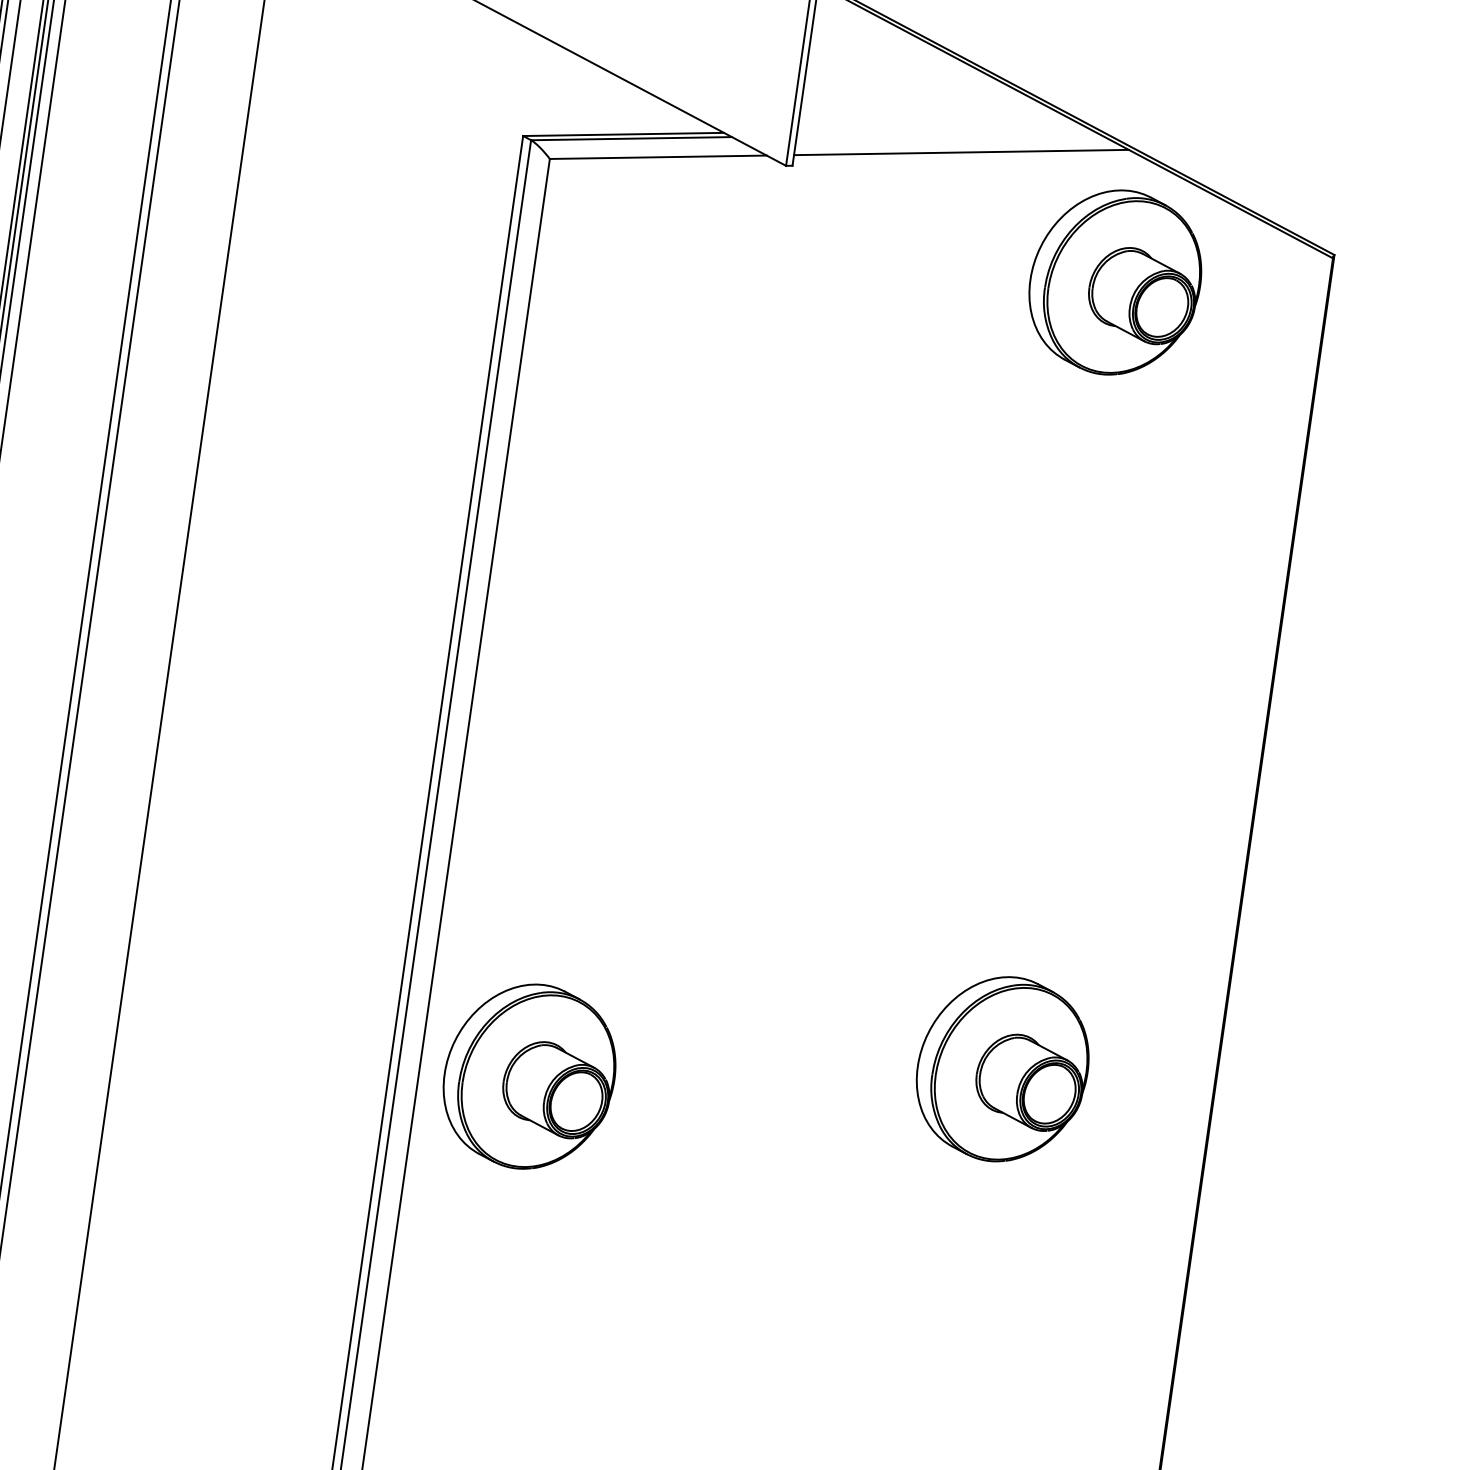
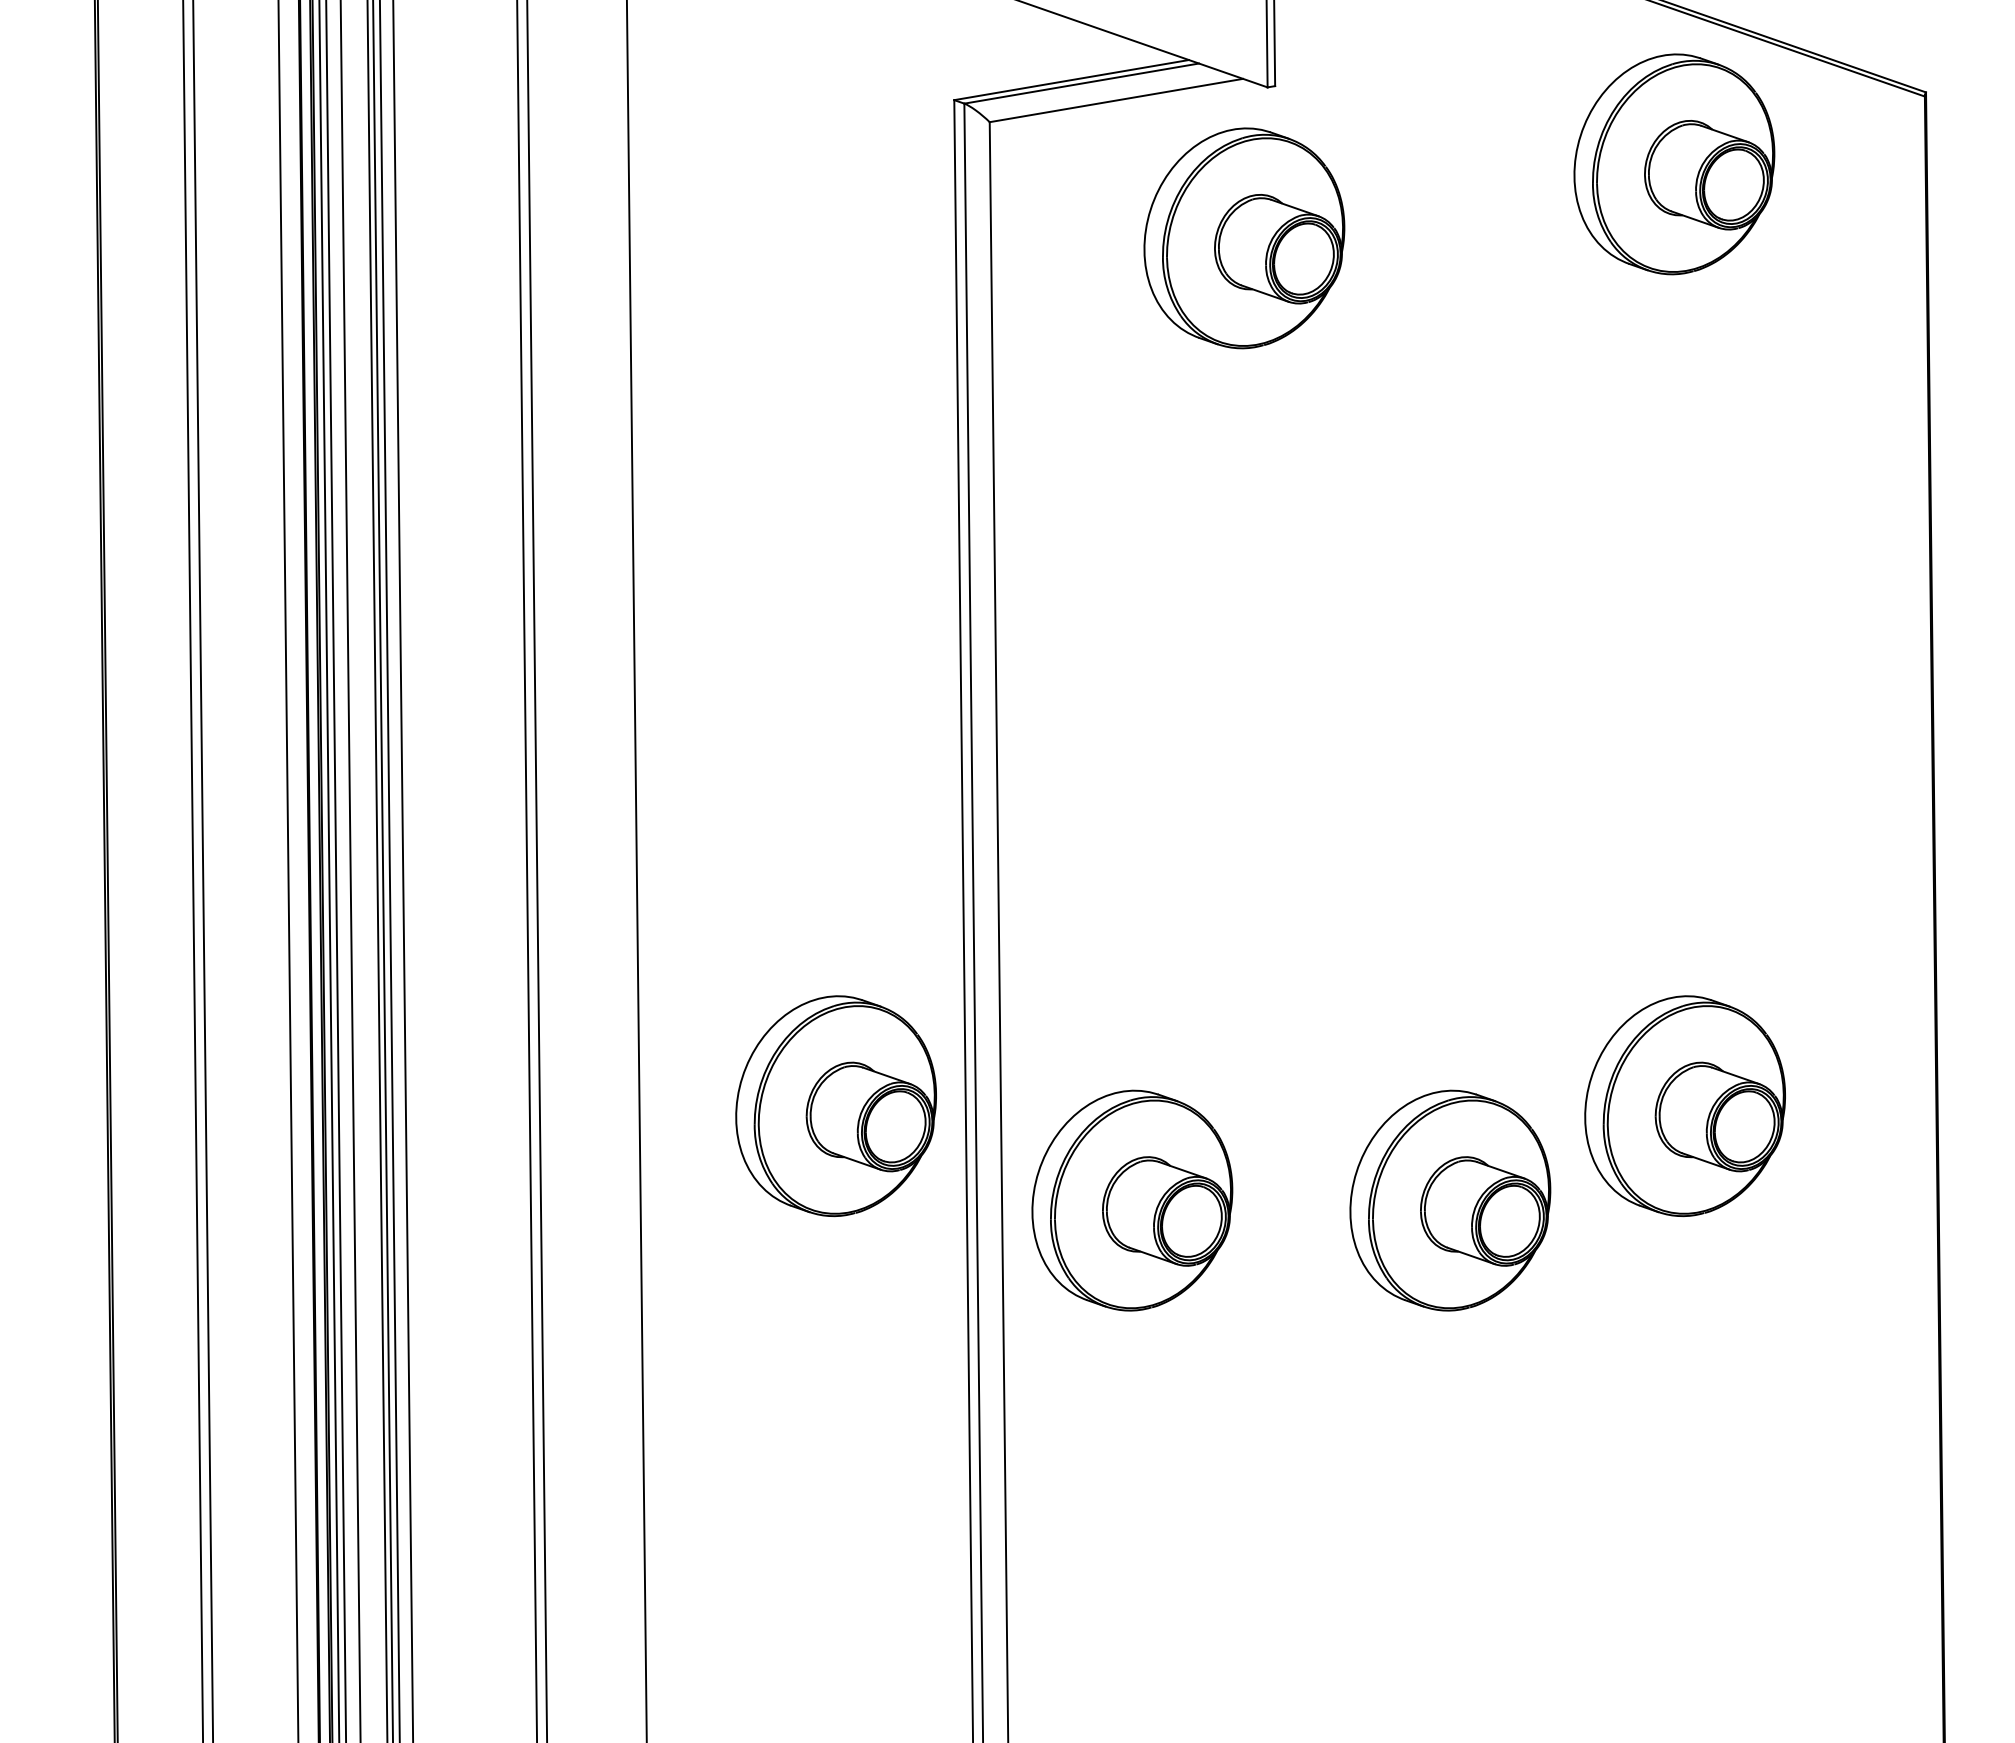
line: (961, 152) -> (1470, 39), removed
part: (747, 288) -> (1244, 238), added
part: (294, 959) -> (835, 1106), added
part: (794, 1117) -> (1450, 1200), added

